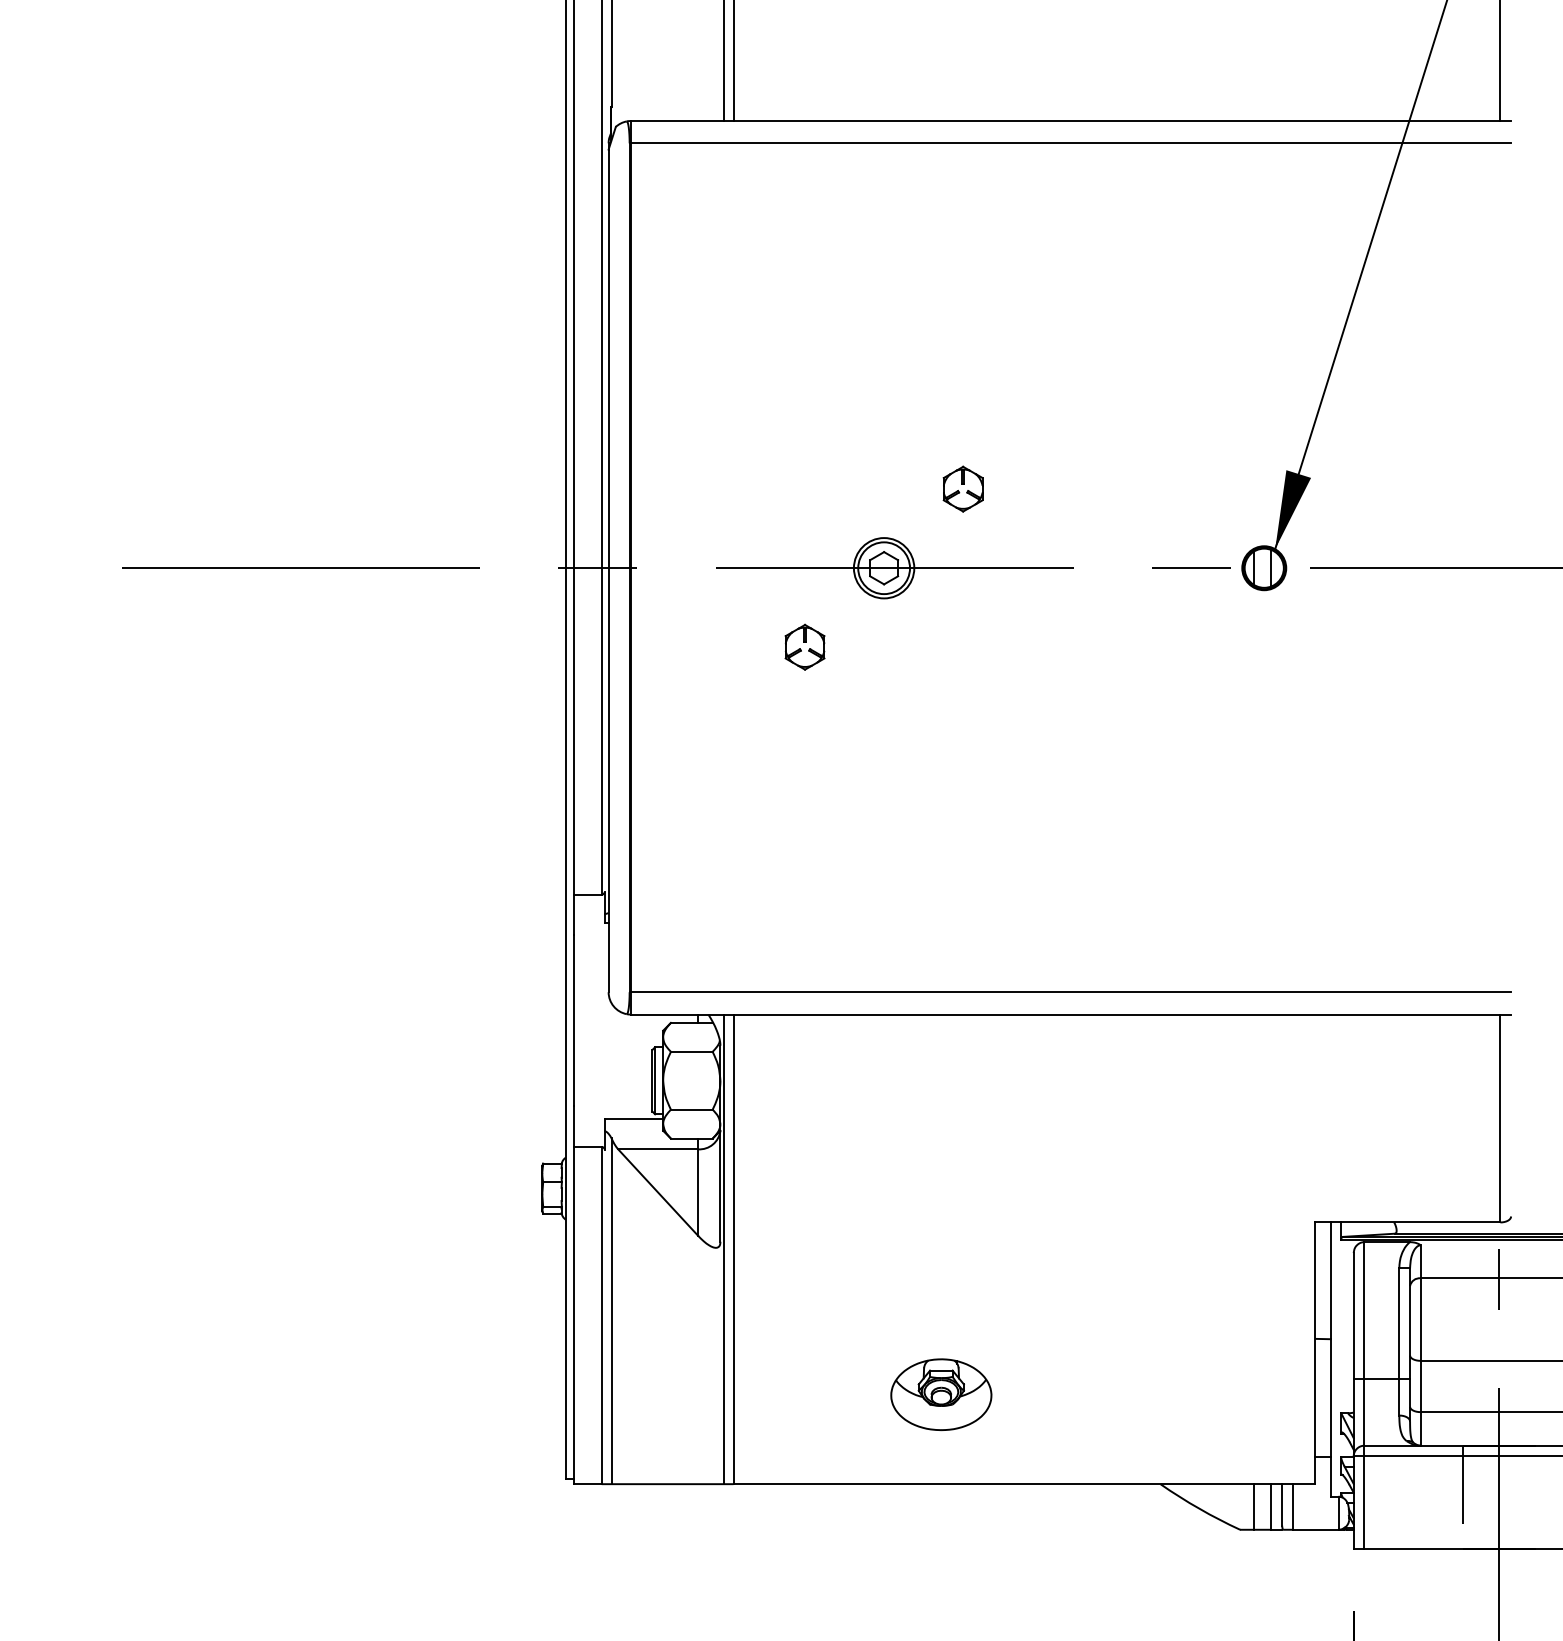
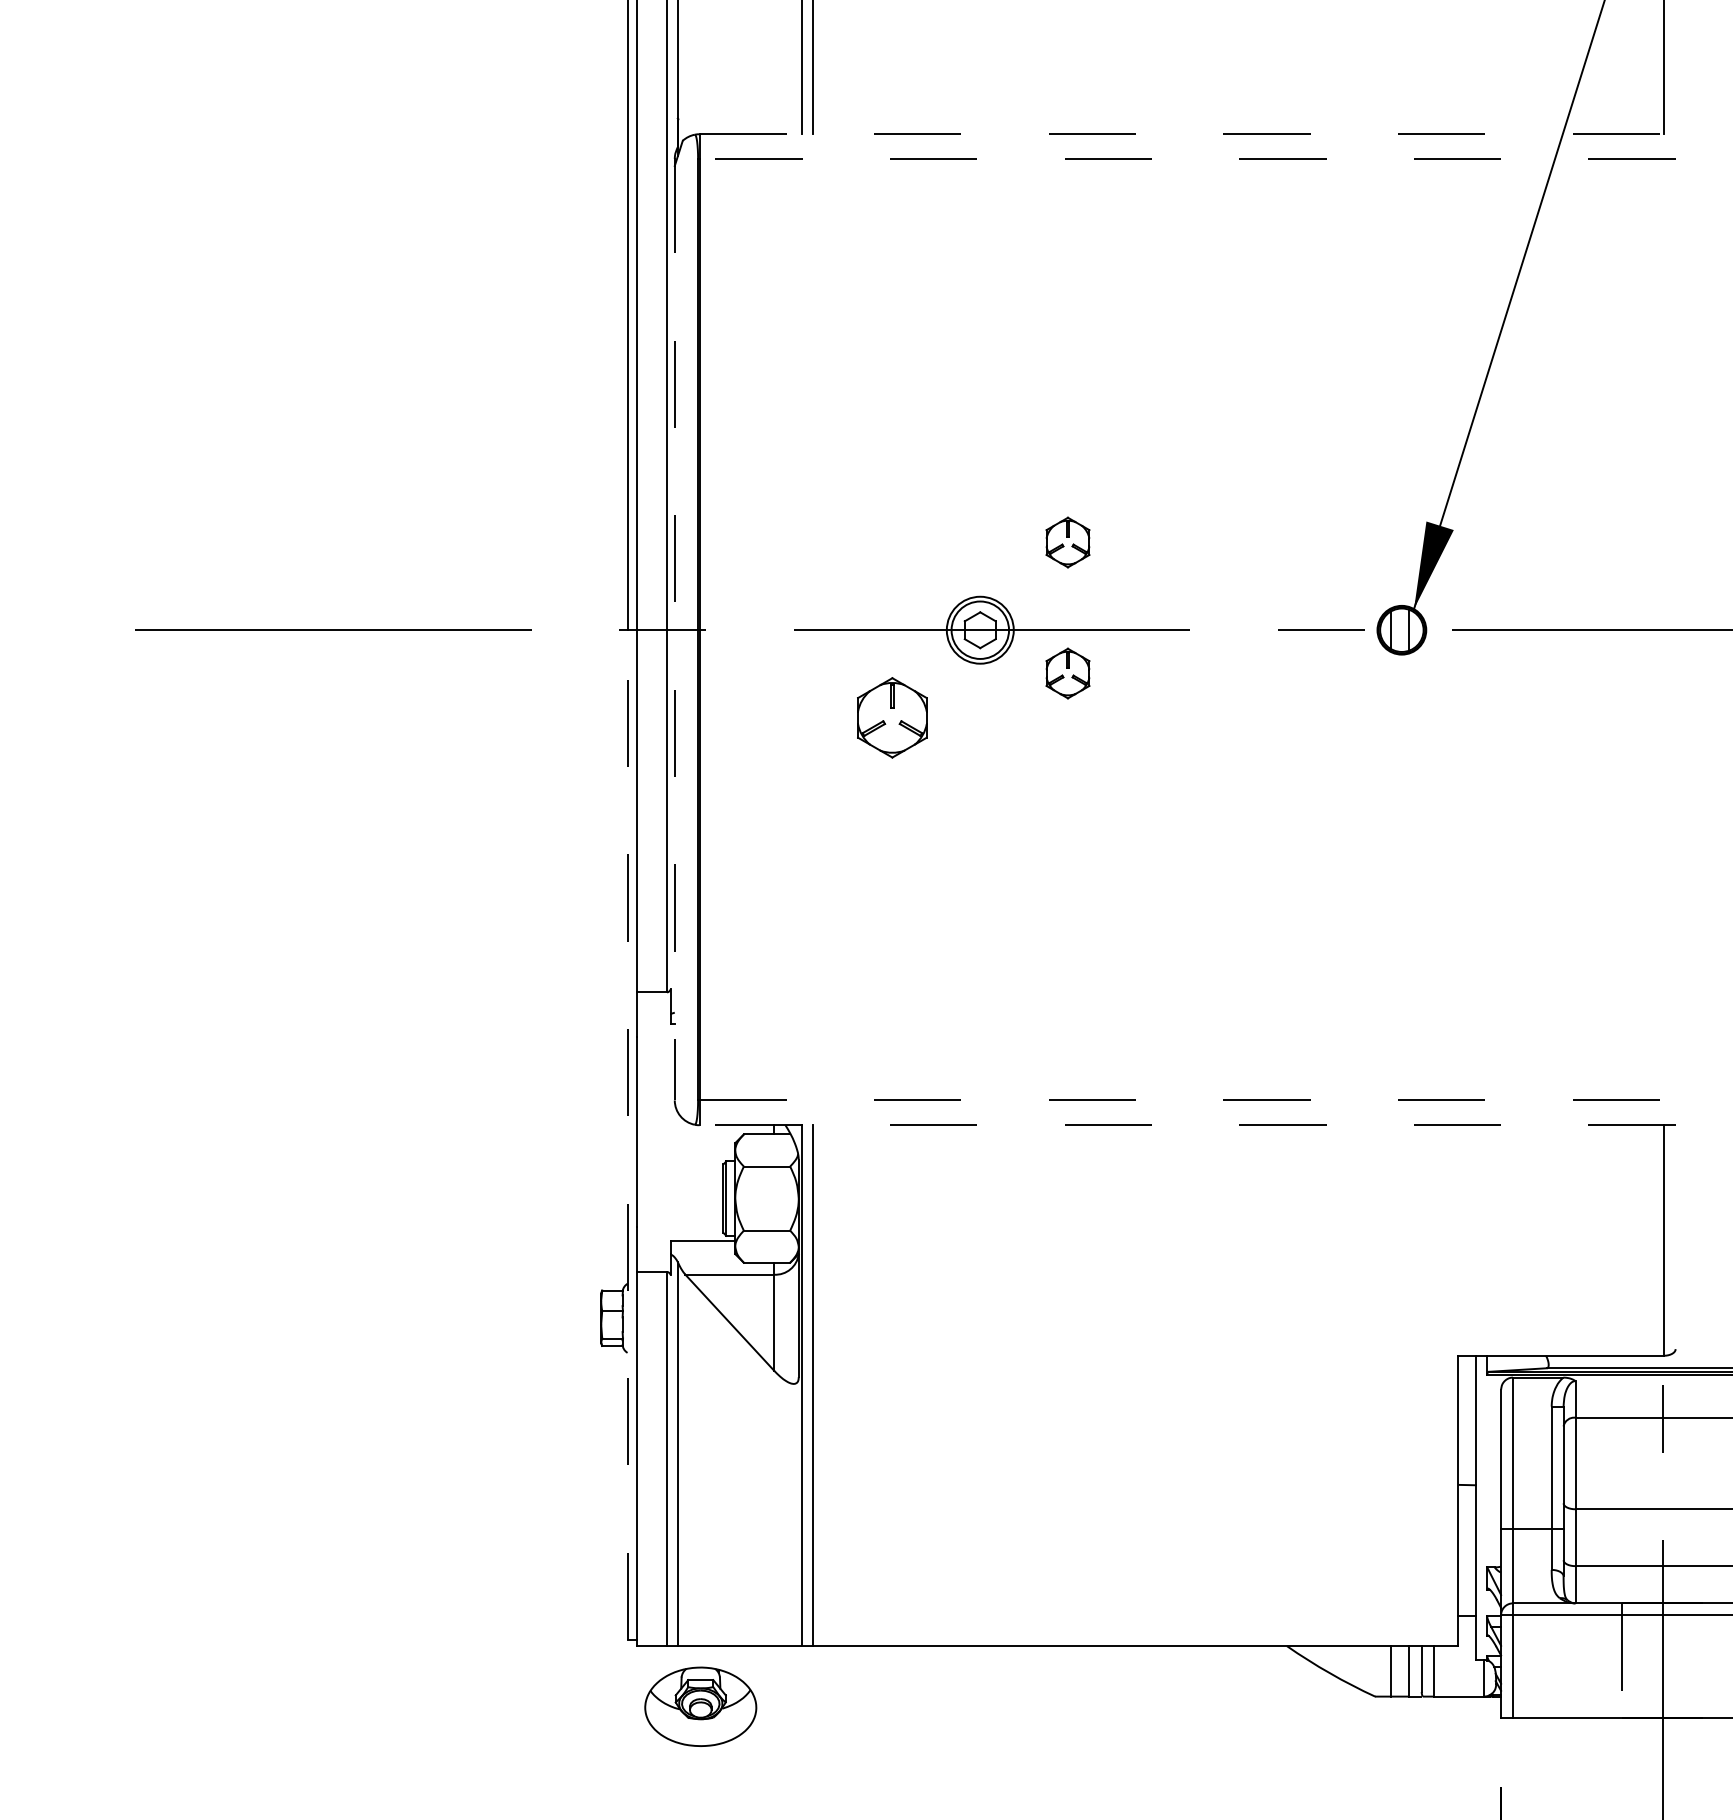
line: (1071, 121) -> (1188, 134), solid -> dashed
line: (1070, 143) -> (1187, 159), solid -> dashed
line: (608, 571) -> (674, 633), solid -> dashed
part: (962, 607) -> (1067, 673), added
part: (804, 646) -> (892, 717), size x1.6
line: (1071, 992) -> (1188, 1100), solid -> dashed
line: (1070, 1014) -> (1187, 1125), solid -> dashed
line: (565, 1023) -> (627, 1135), solid -> dashed
part: (941, 1394) -> (700, 1706), moved

